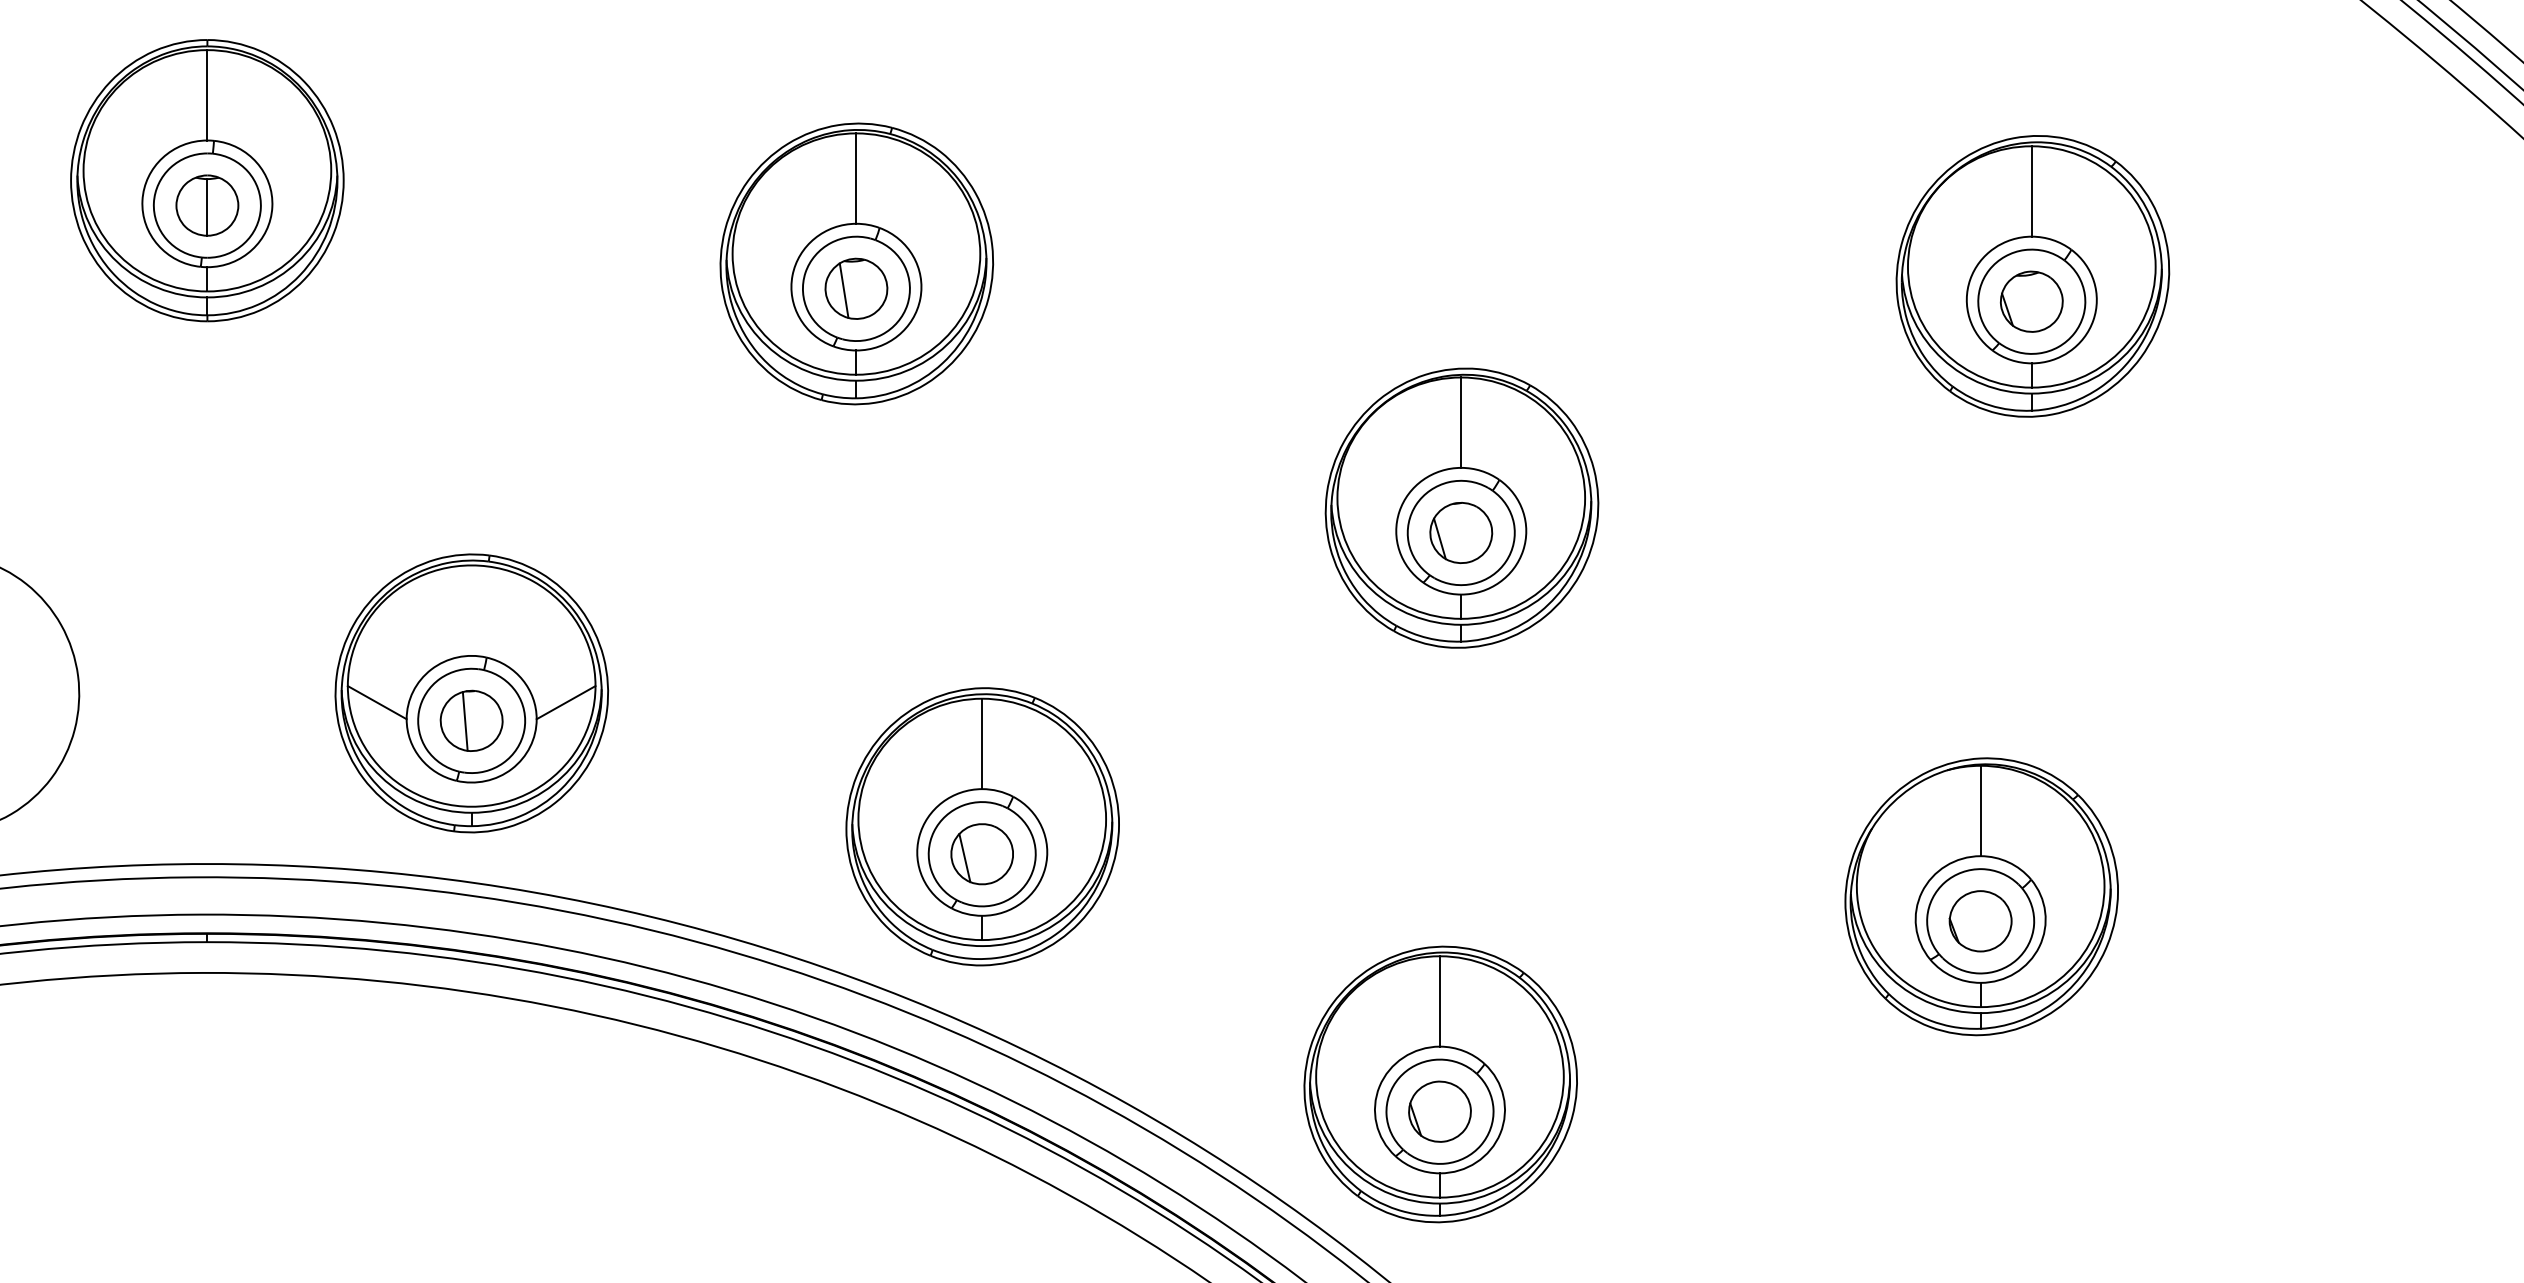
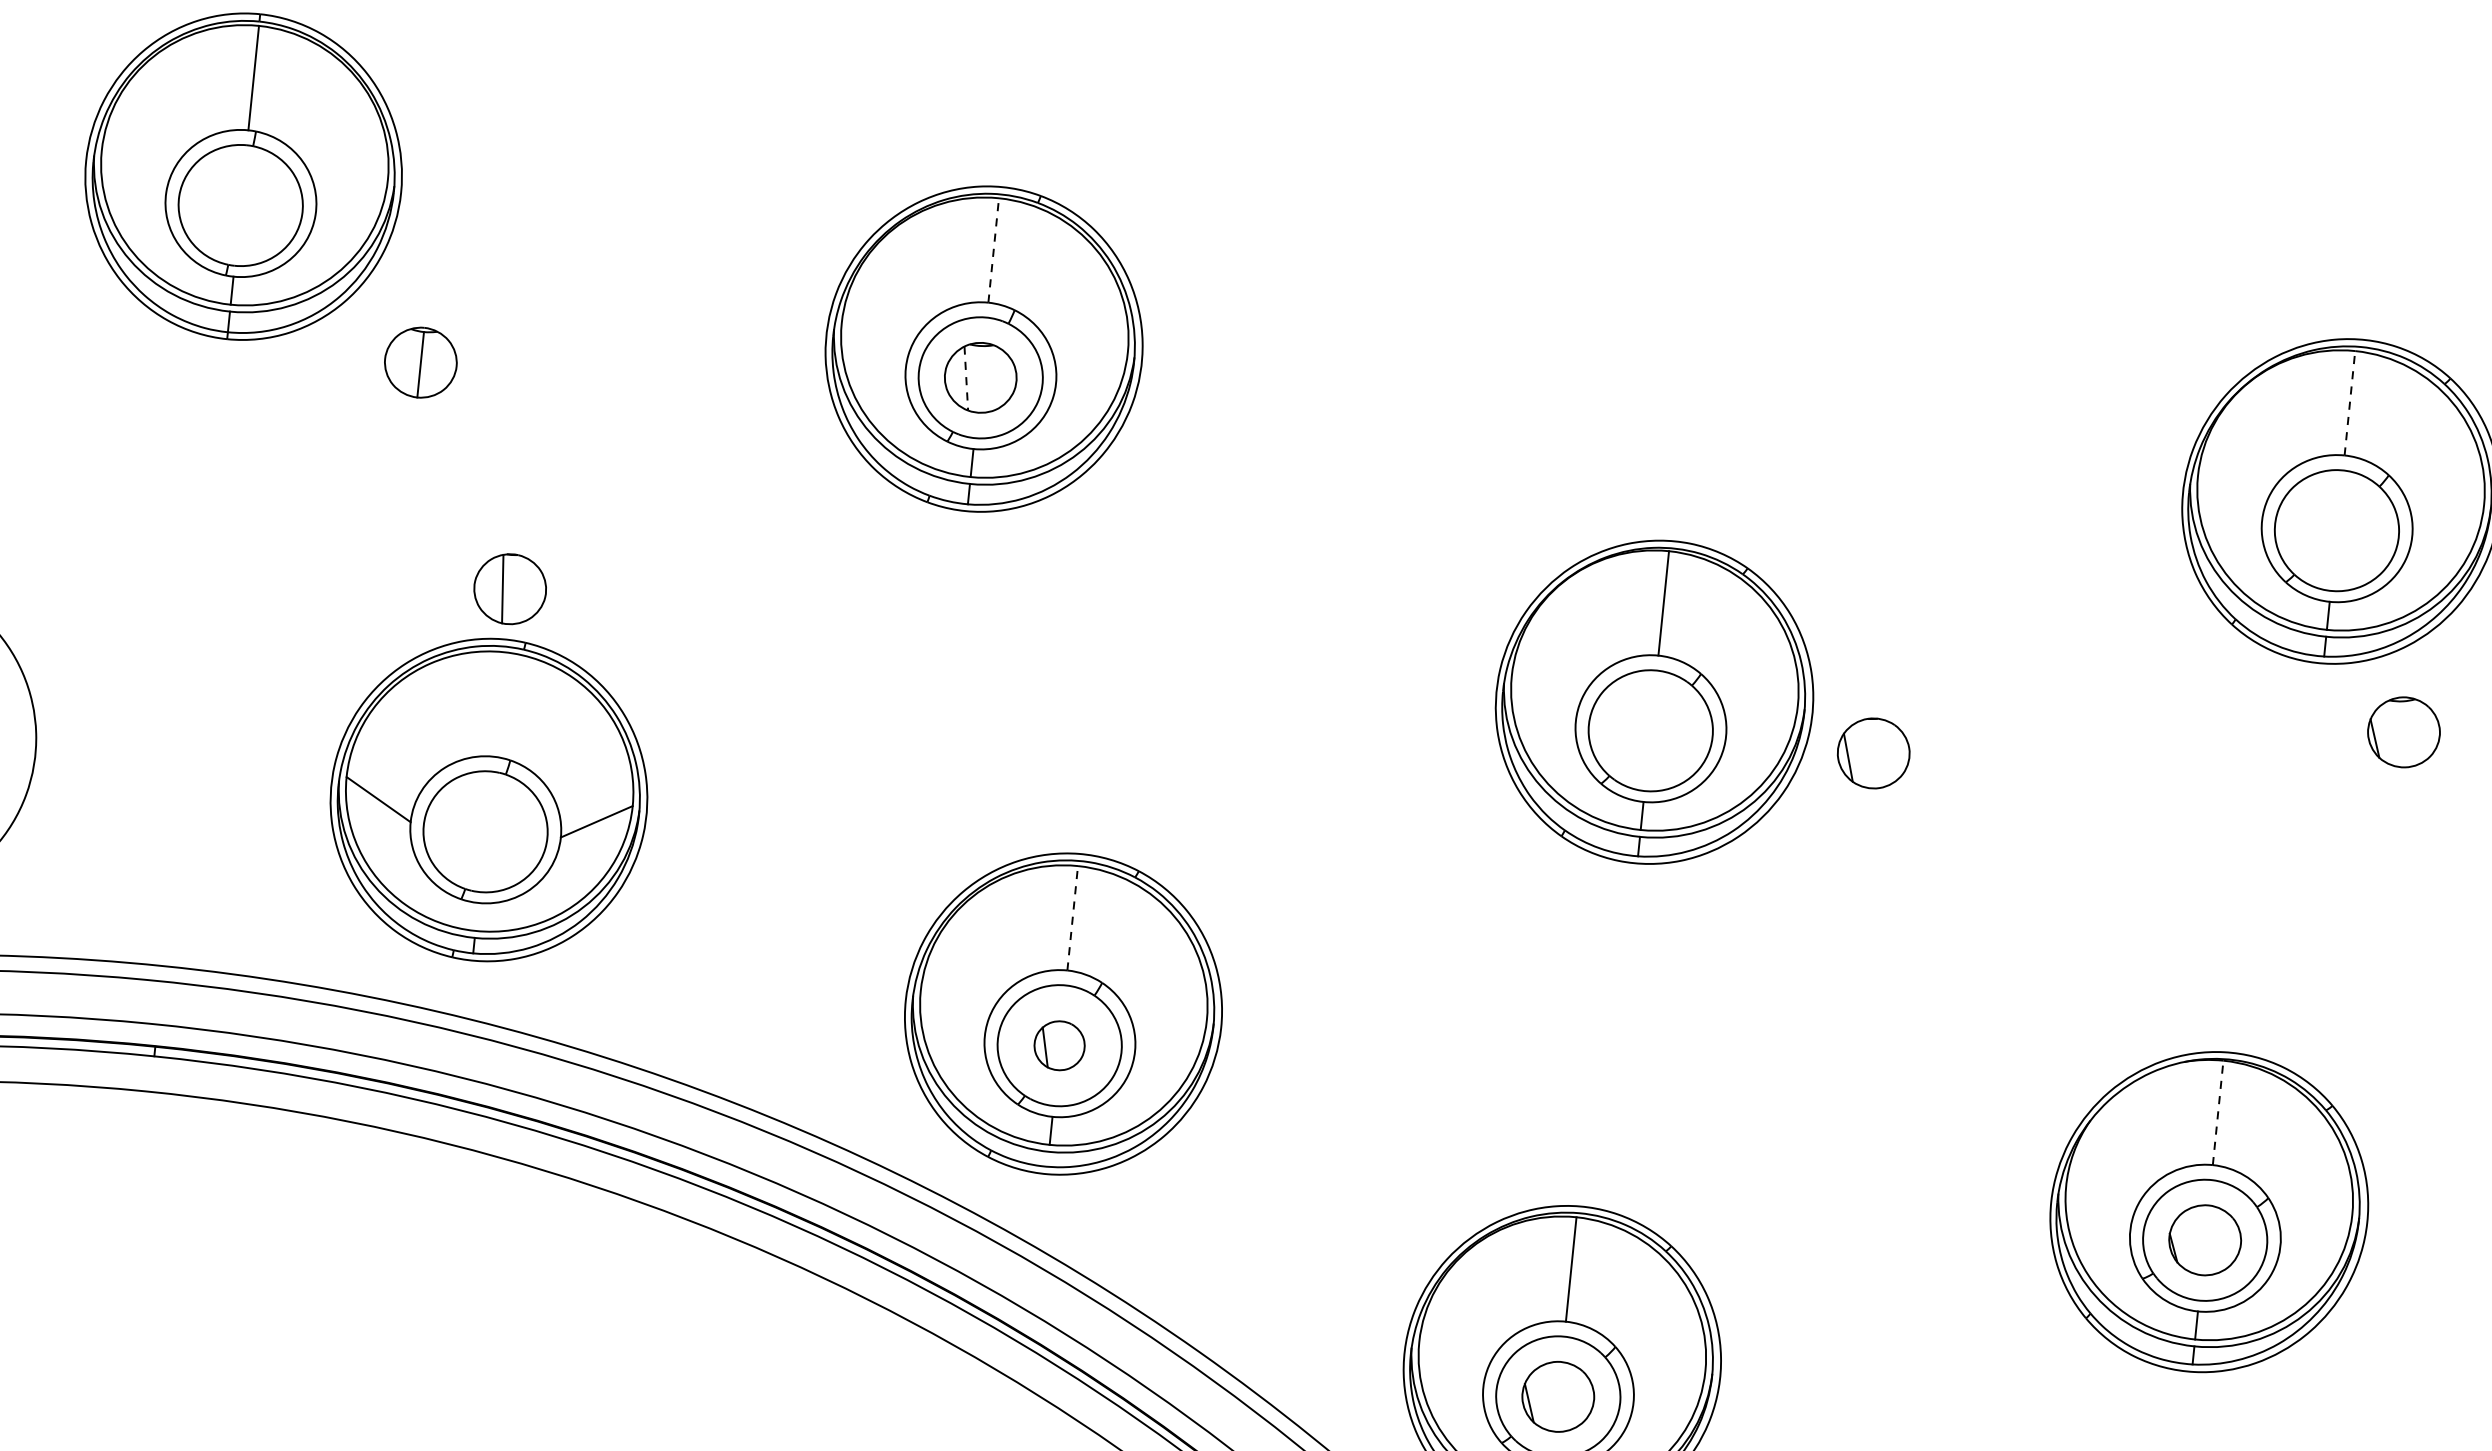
line: (856, 178) -> (993, 250), solid -> dashed
line: (2031, 190) -> (2349, 402), solid -> dashed
part: (207, 205) -> (421, 362), moved
line: (844, 290) -> (966, 378), solid -> dashed
part: (2031, 301) -> (2403, 732), moved
part: (1461, 532) -> (1874, 752), moved
part: (471, 720) -> (510, 588), moved
line: (982, 743) -> (1073, 917), solid -> dashed
line: (1980, 810) -> (2218, 1112), solid -> dashed
part: (981, 854) -> (1058, 1045), size x0.7

